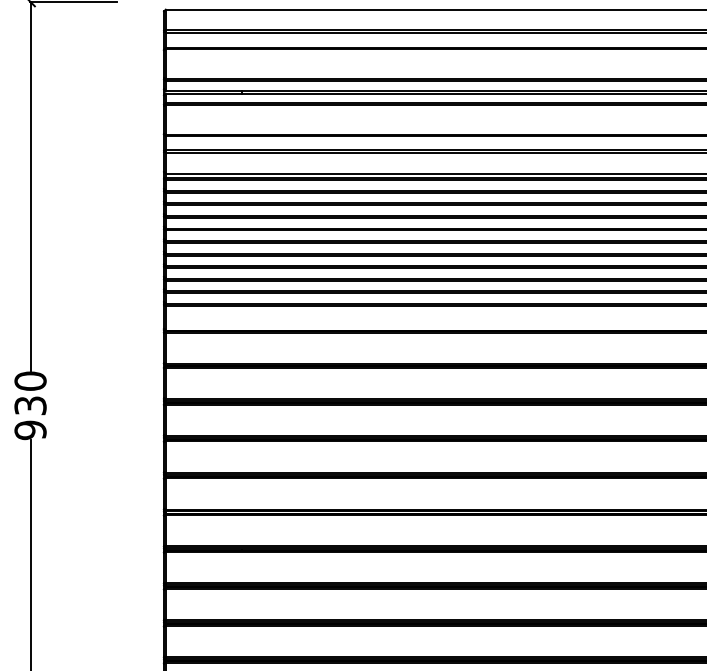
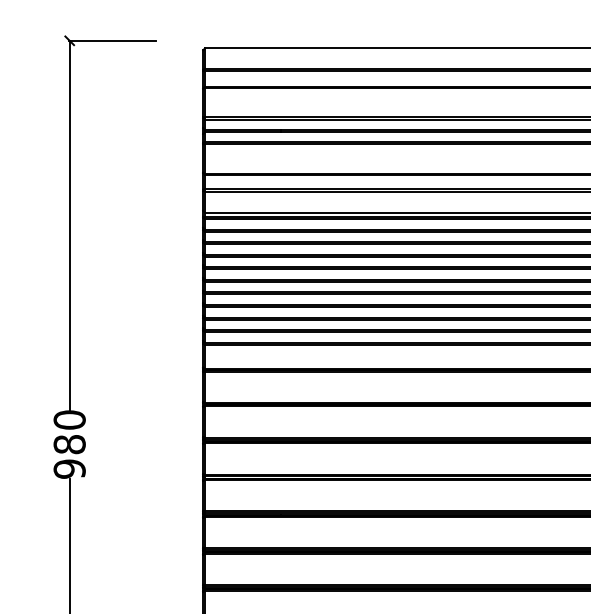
text: (30, 405) -> (69, 444), 930 -> 980

